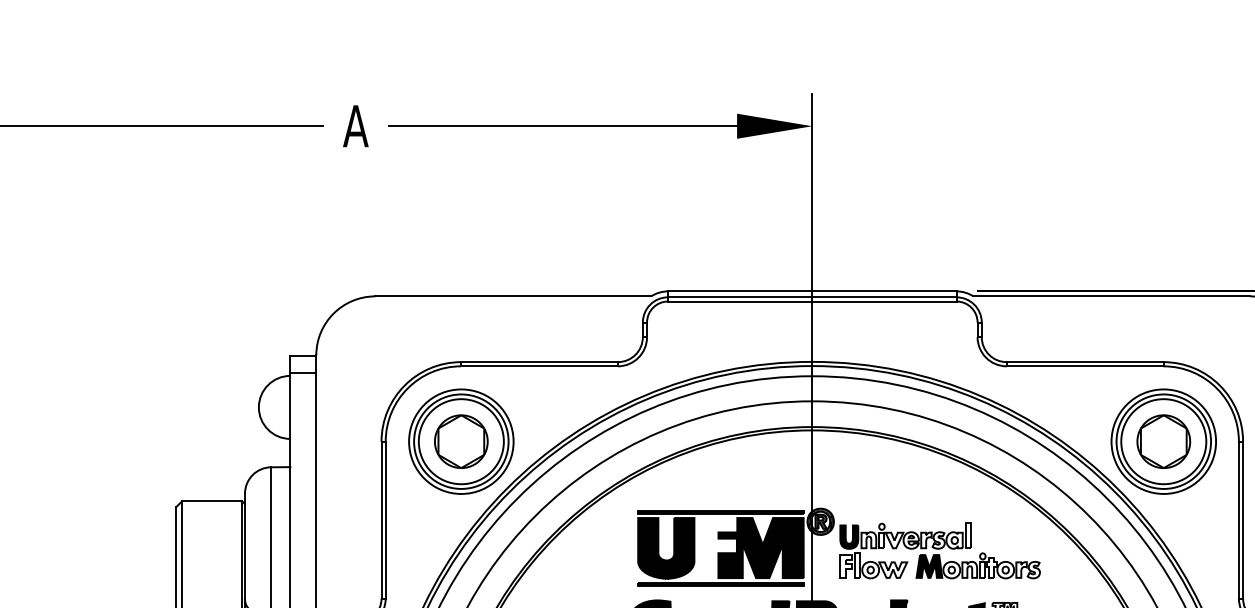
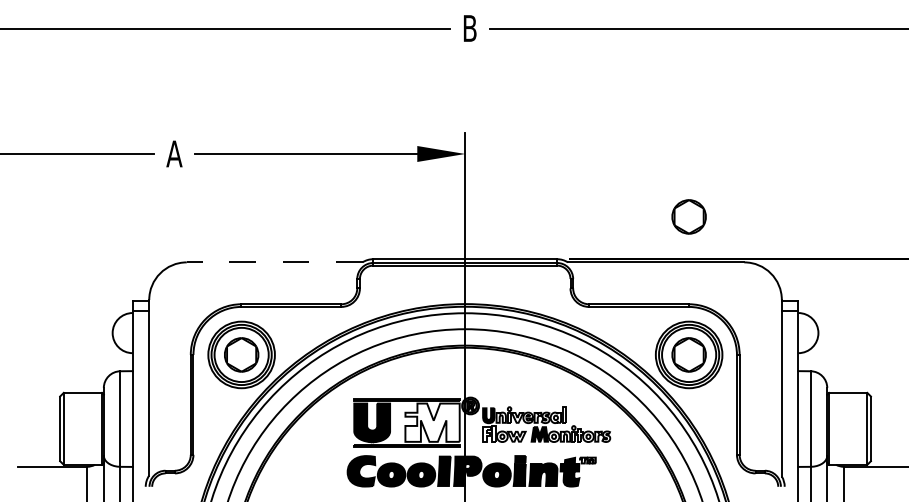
part: (1162, 224) -> (688, 216), added
line: (512, 296) -> (274, 262), solid -> dashed
fill: (760, 547) -> (432, 422), removed

